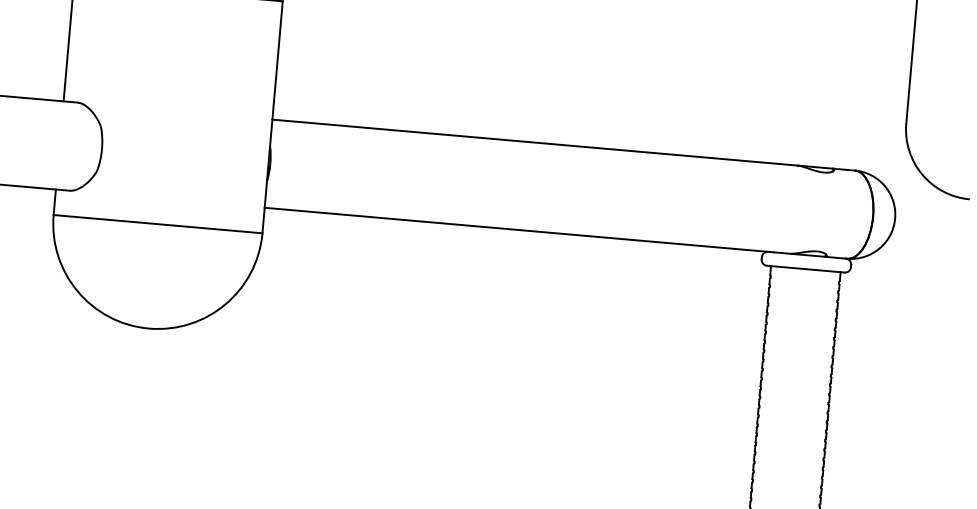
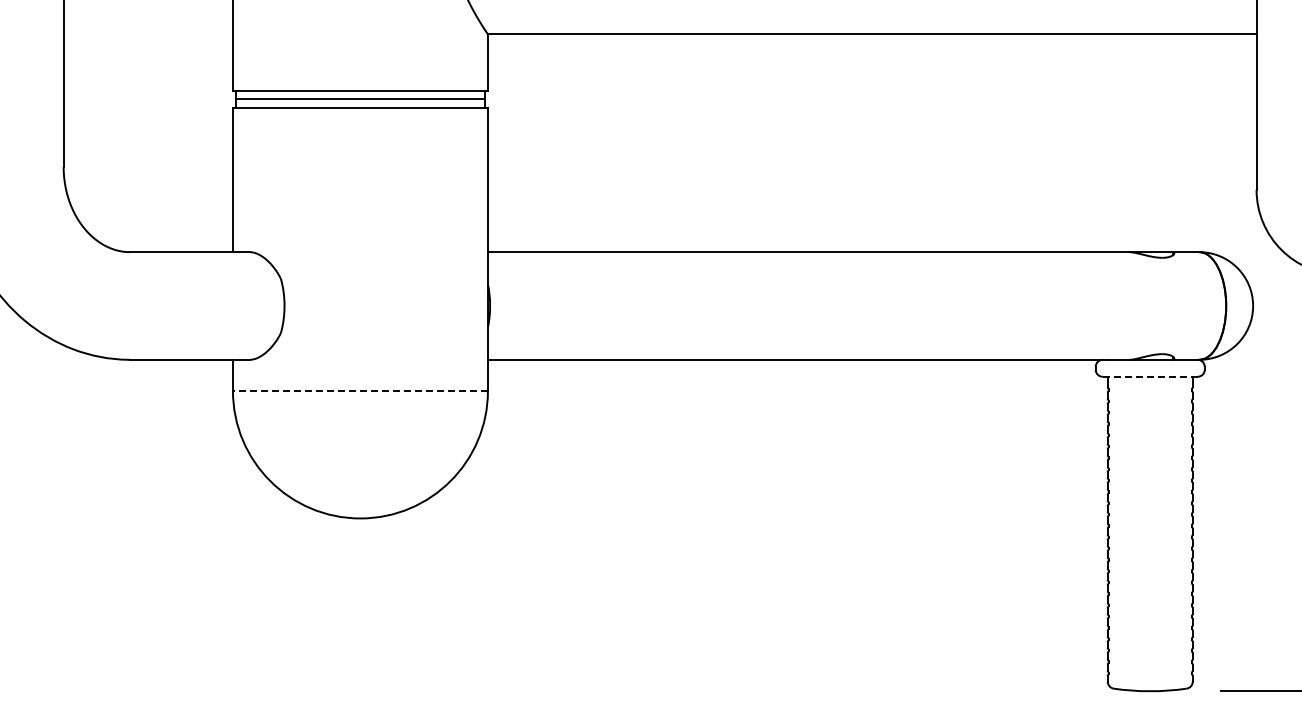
line: (157, 223) -> (359, 390), solid -> dashed
line: (805, 268) -> (1149, 376), solid -> dashed

